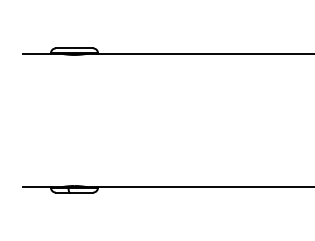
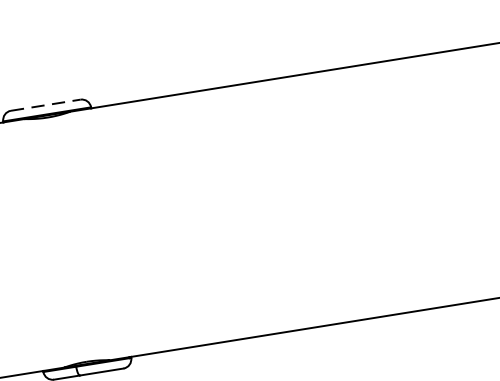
line: (74, 48) -> (45, 105), solid -> dashed

